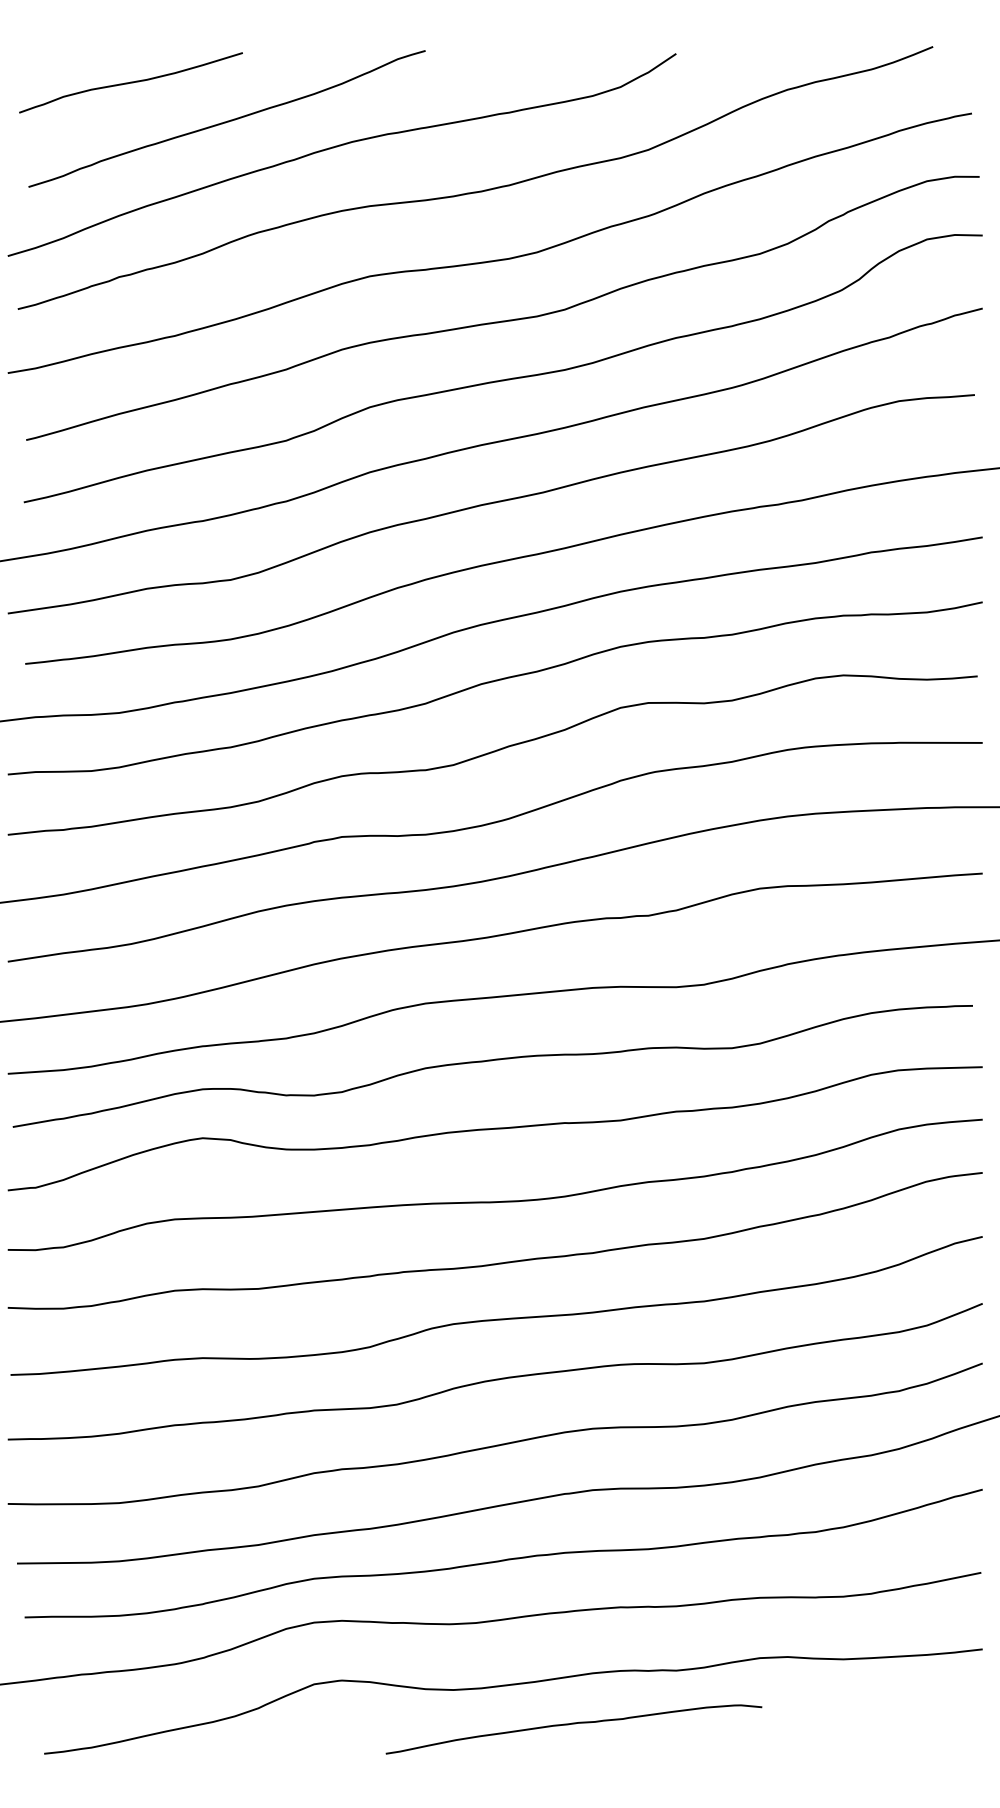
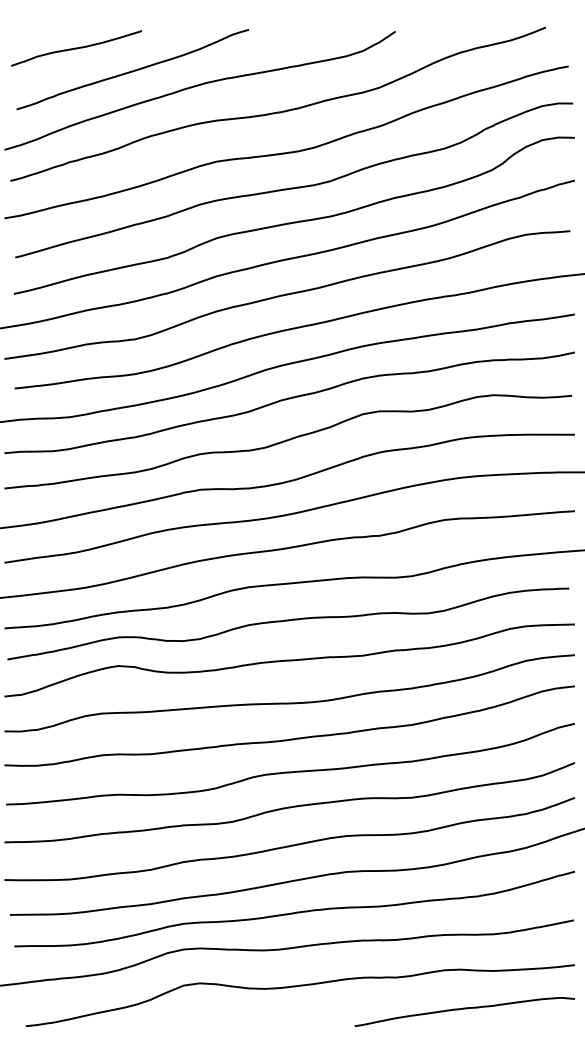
curve: (573, 1725) -> (464, 1009), moved

